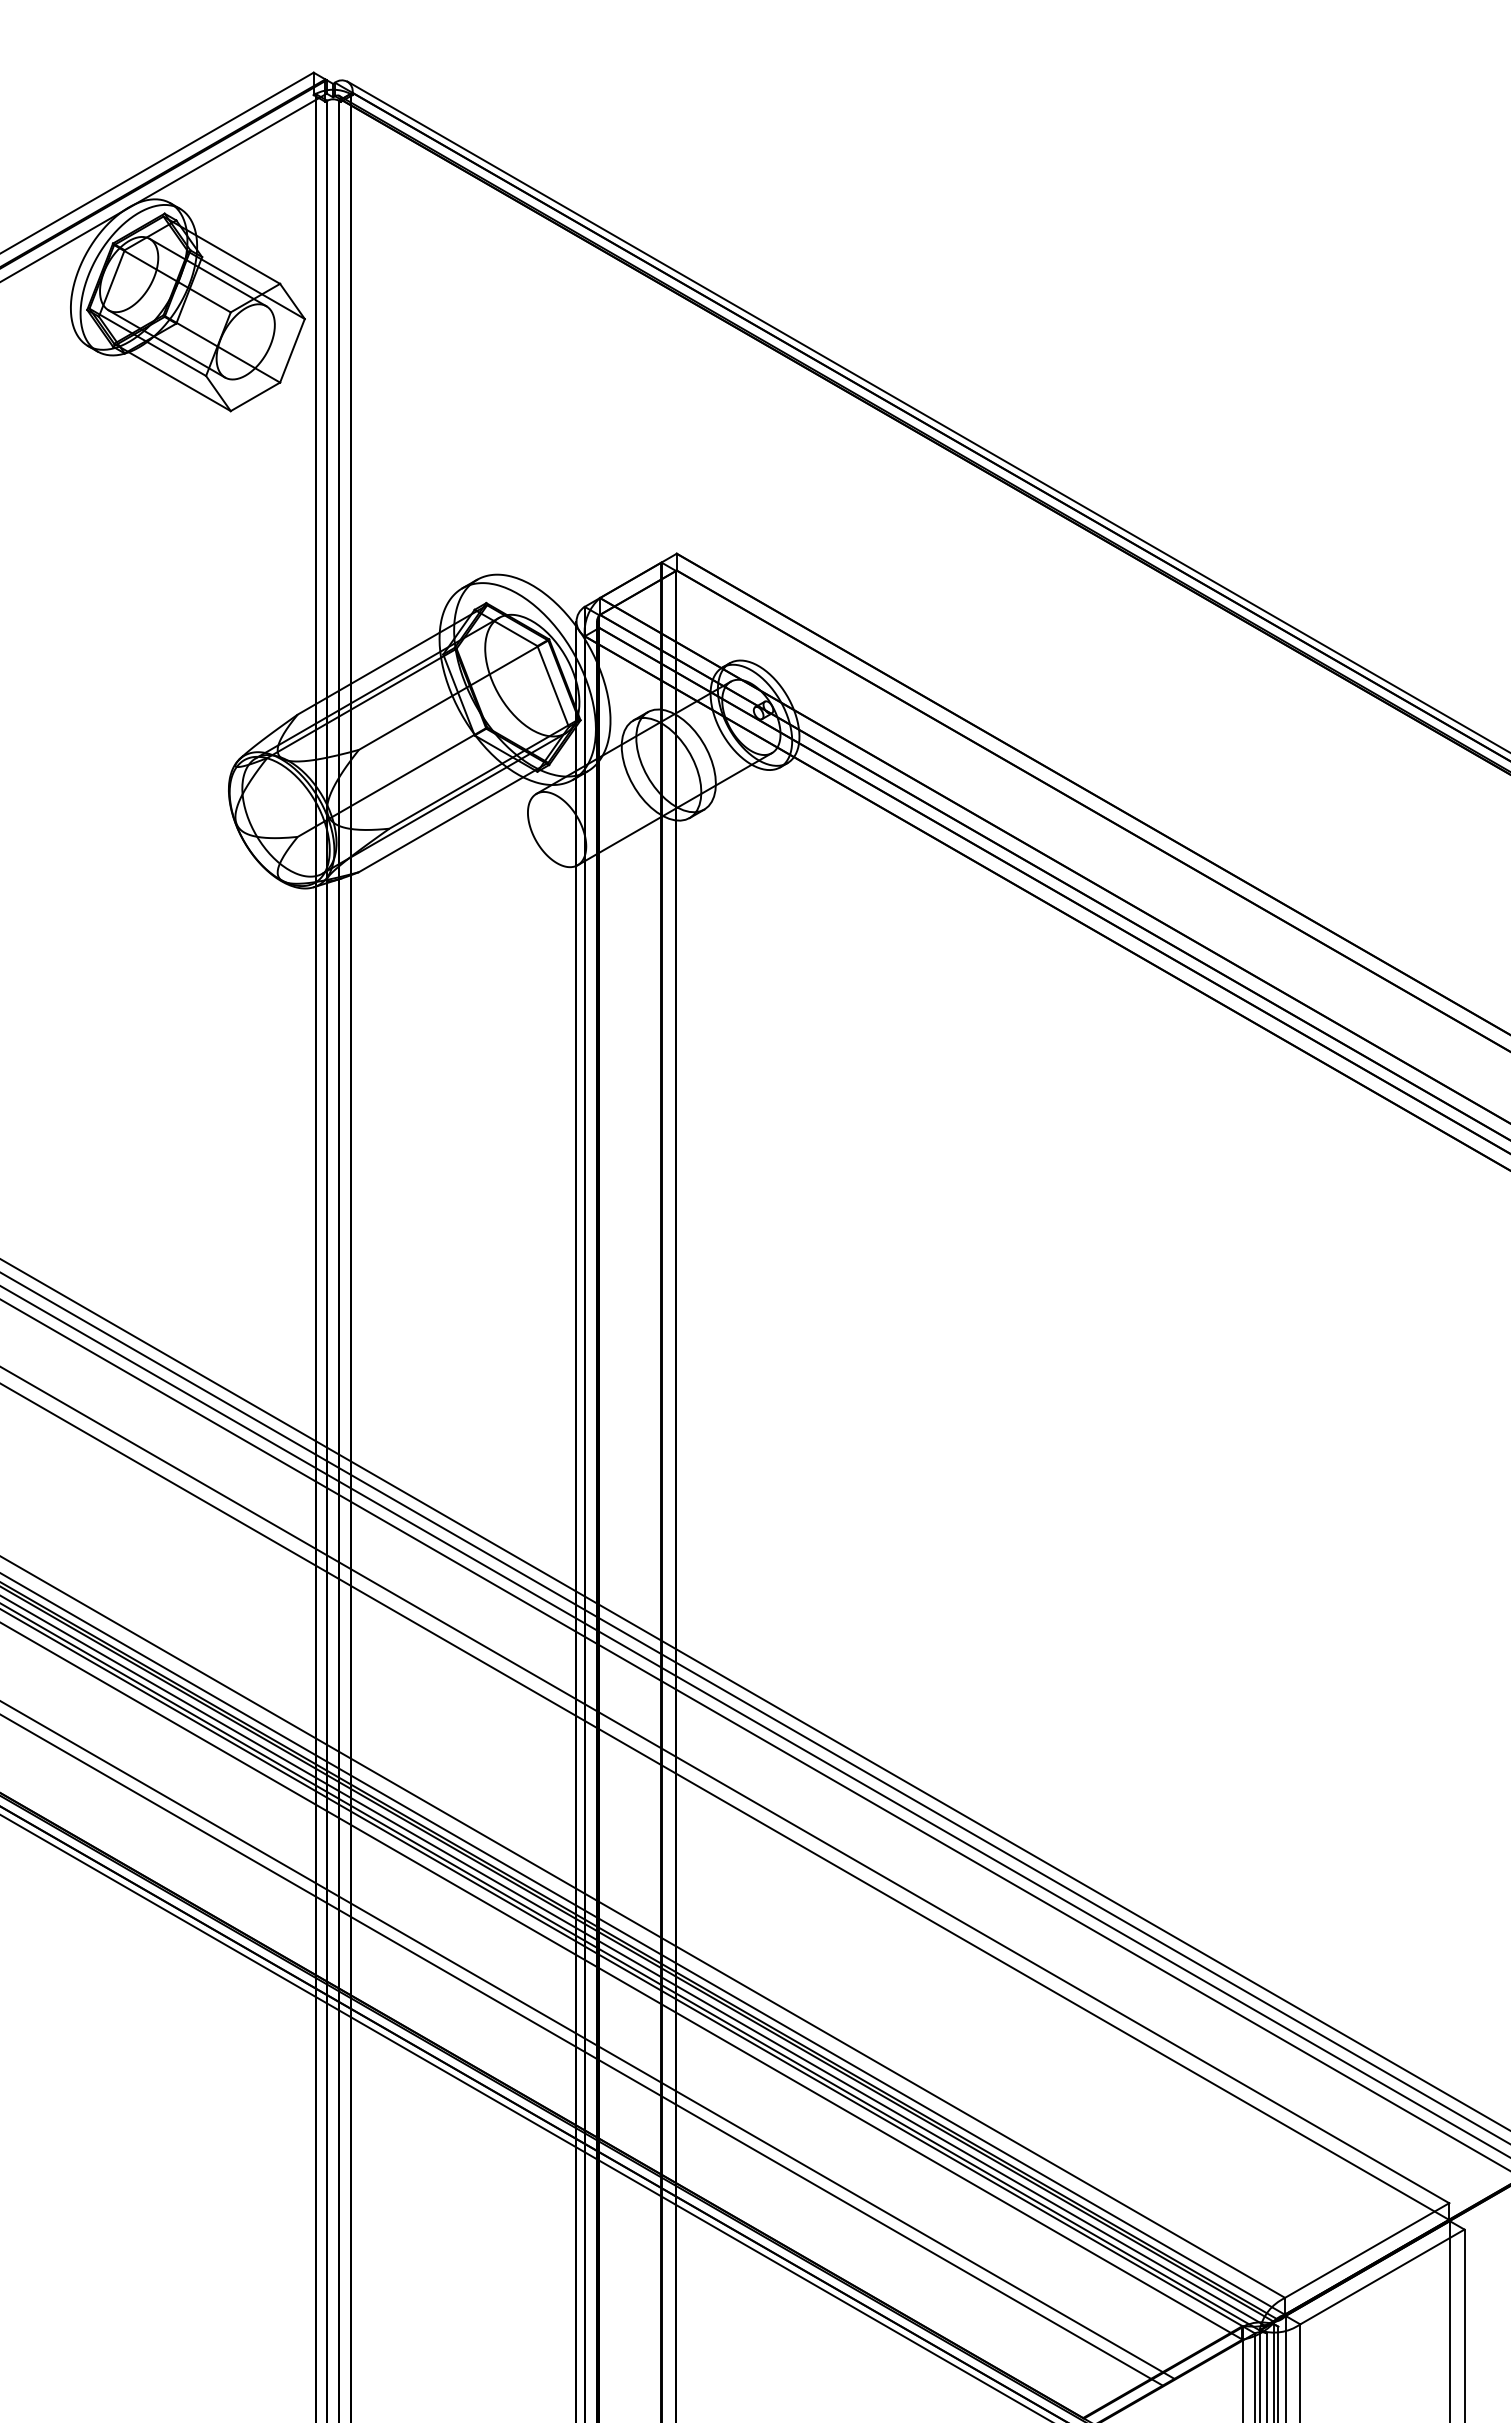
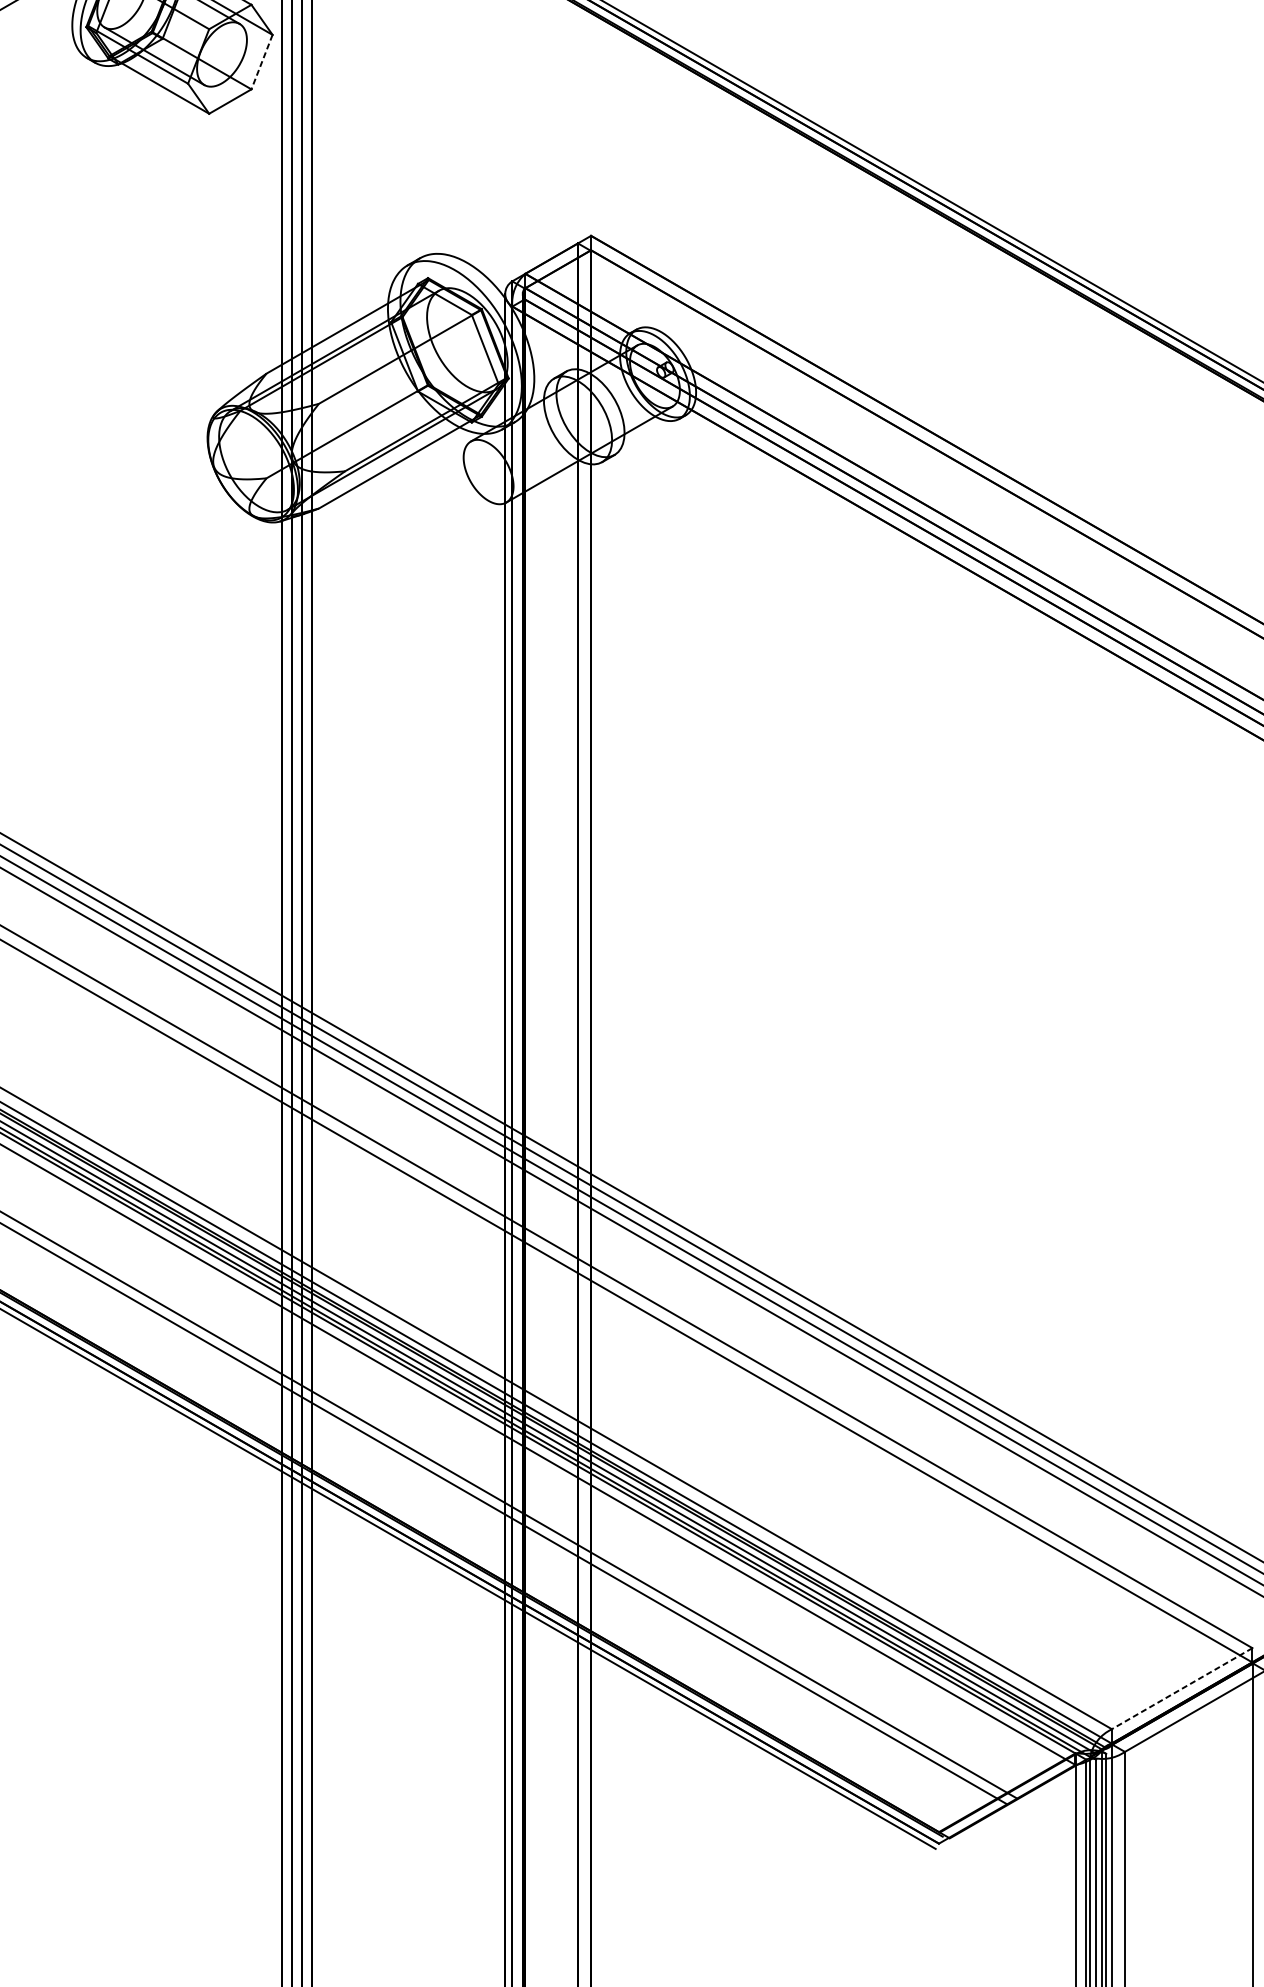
line: (292, 351) -> (262, 62), solid -> dashed
line: (1367, 2250) -> (1182, 1688), solid -> dashed

